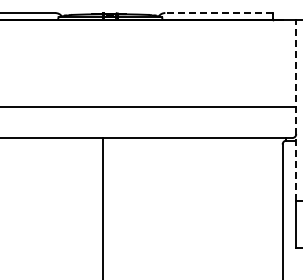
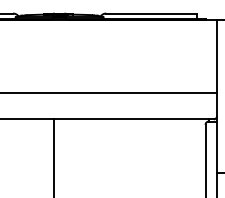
line: (219, 13) -> (152, 13), dashed -> solid
line: (296, 110) -> (217, 96), dashed -> solid

